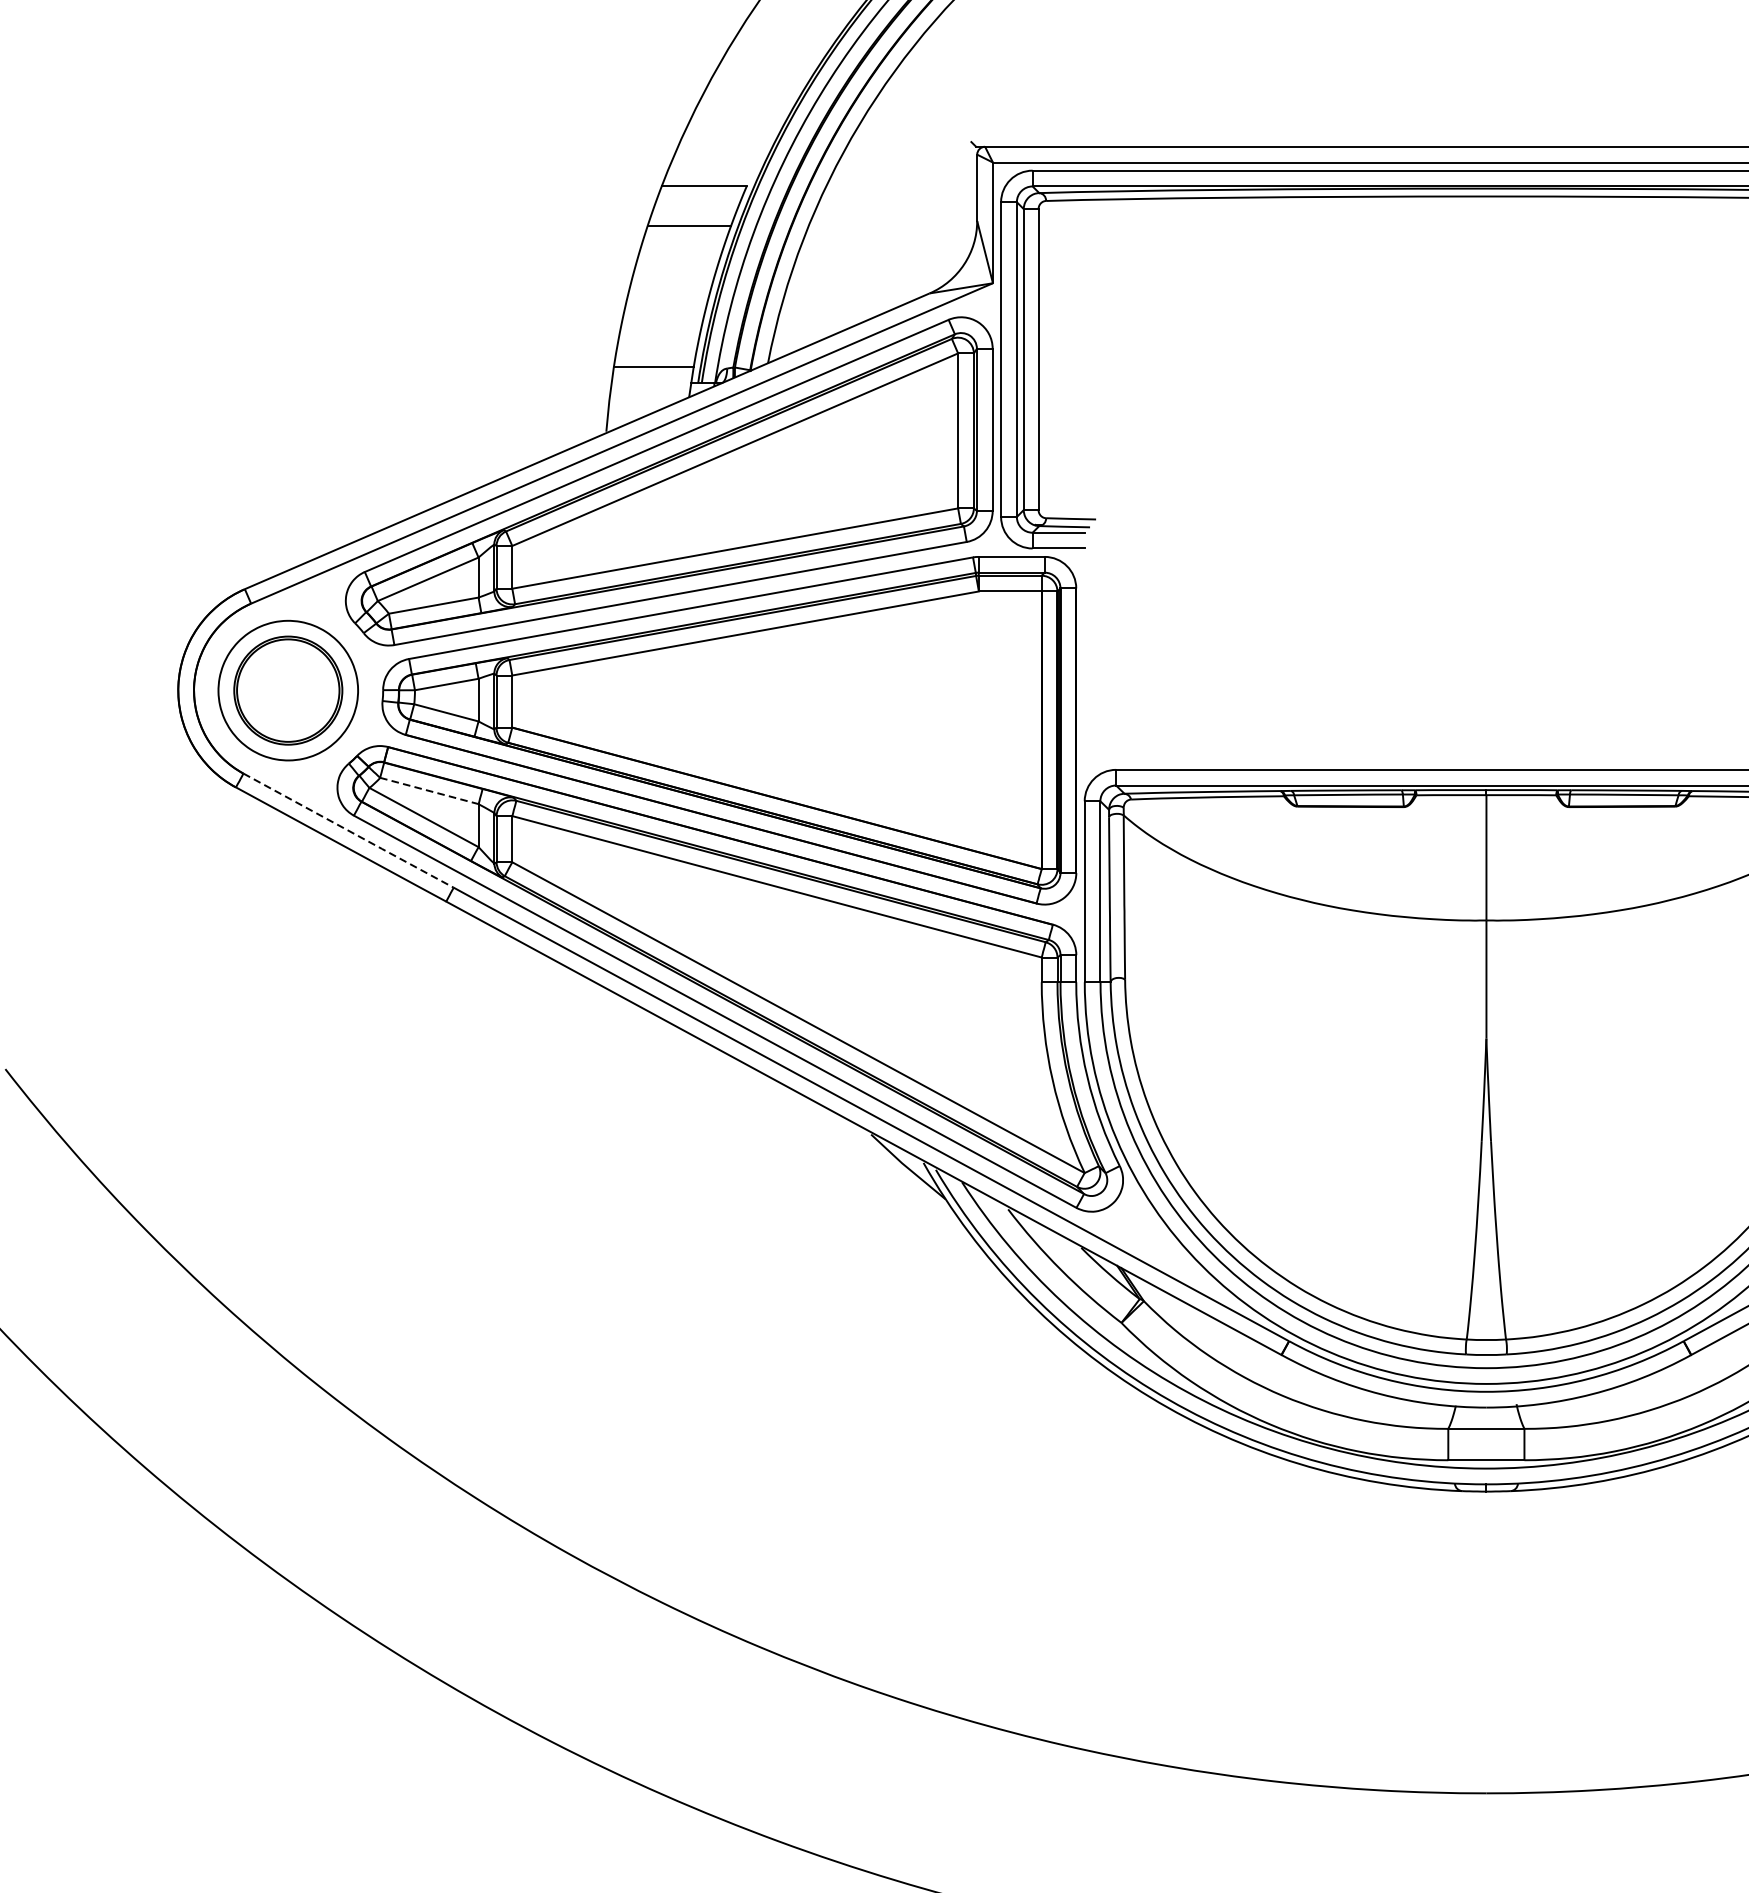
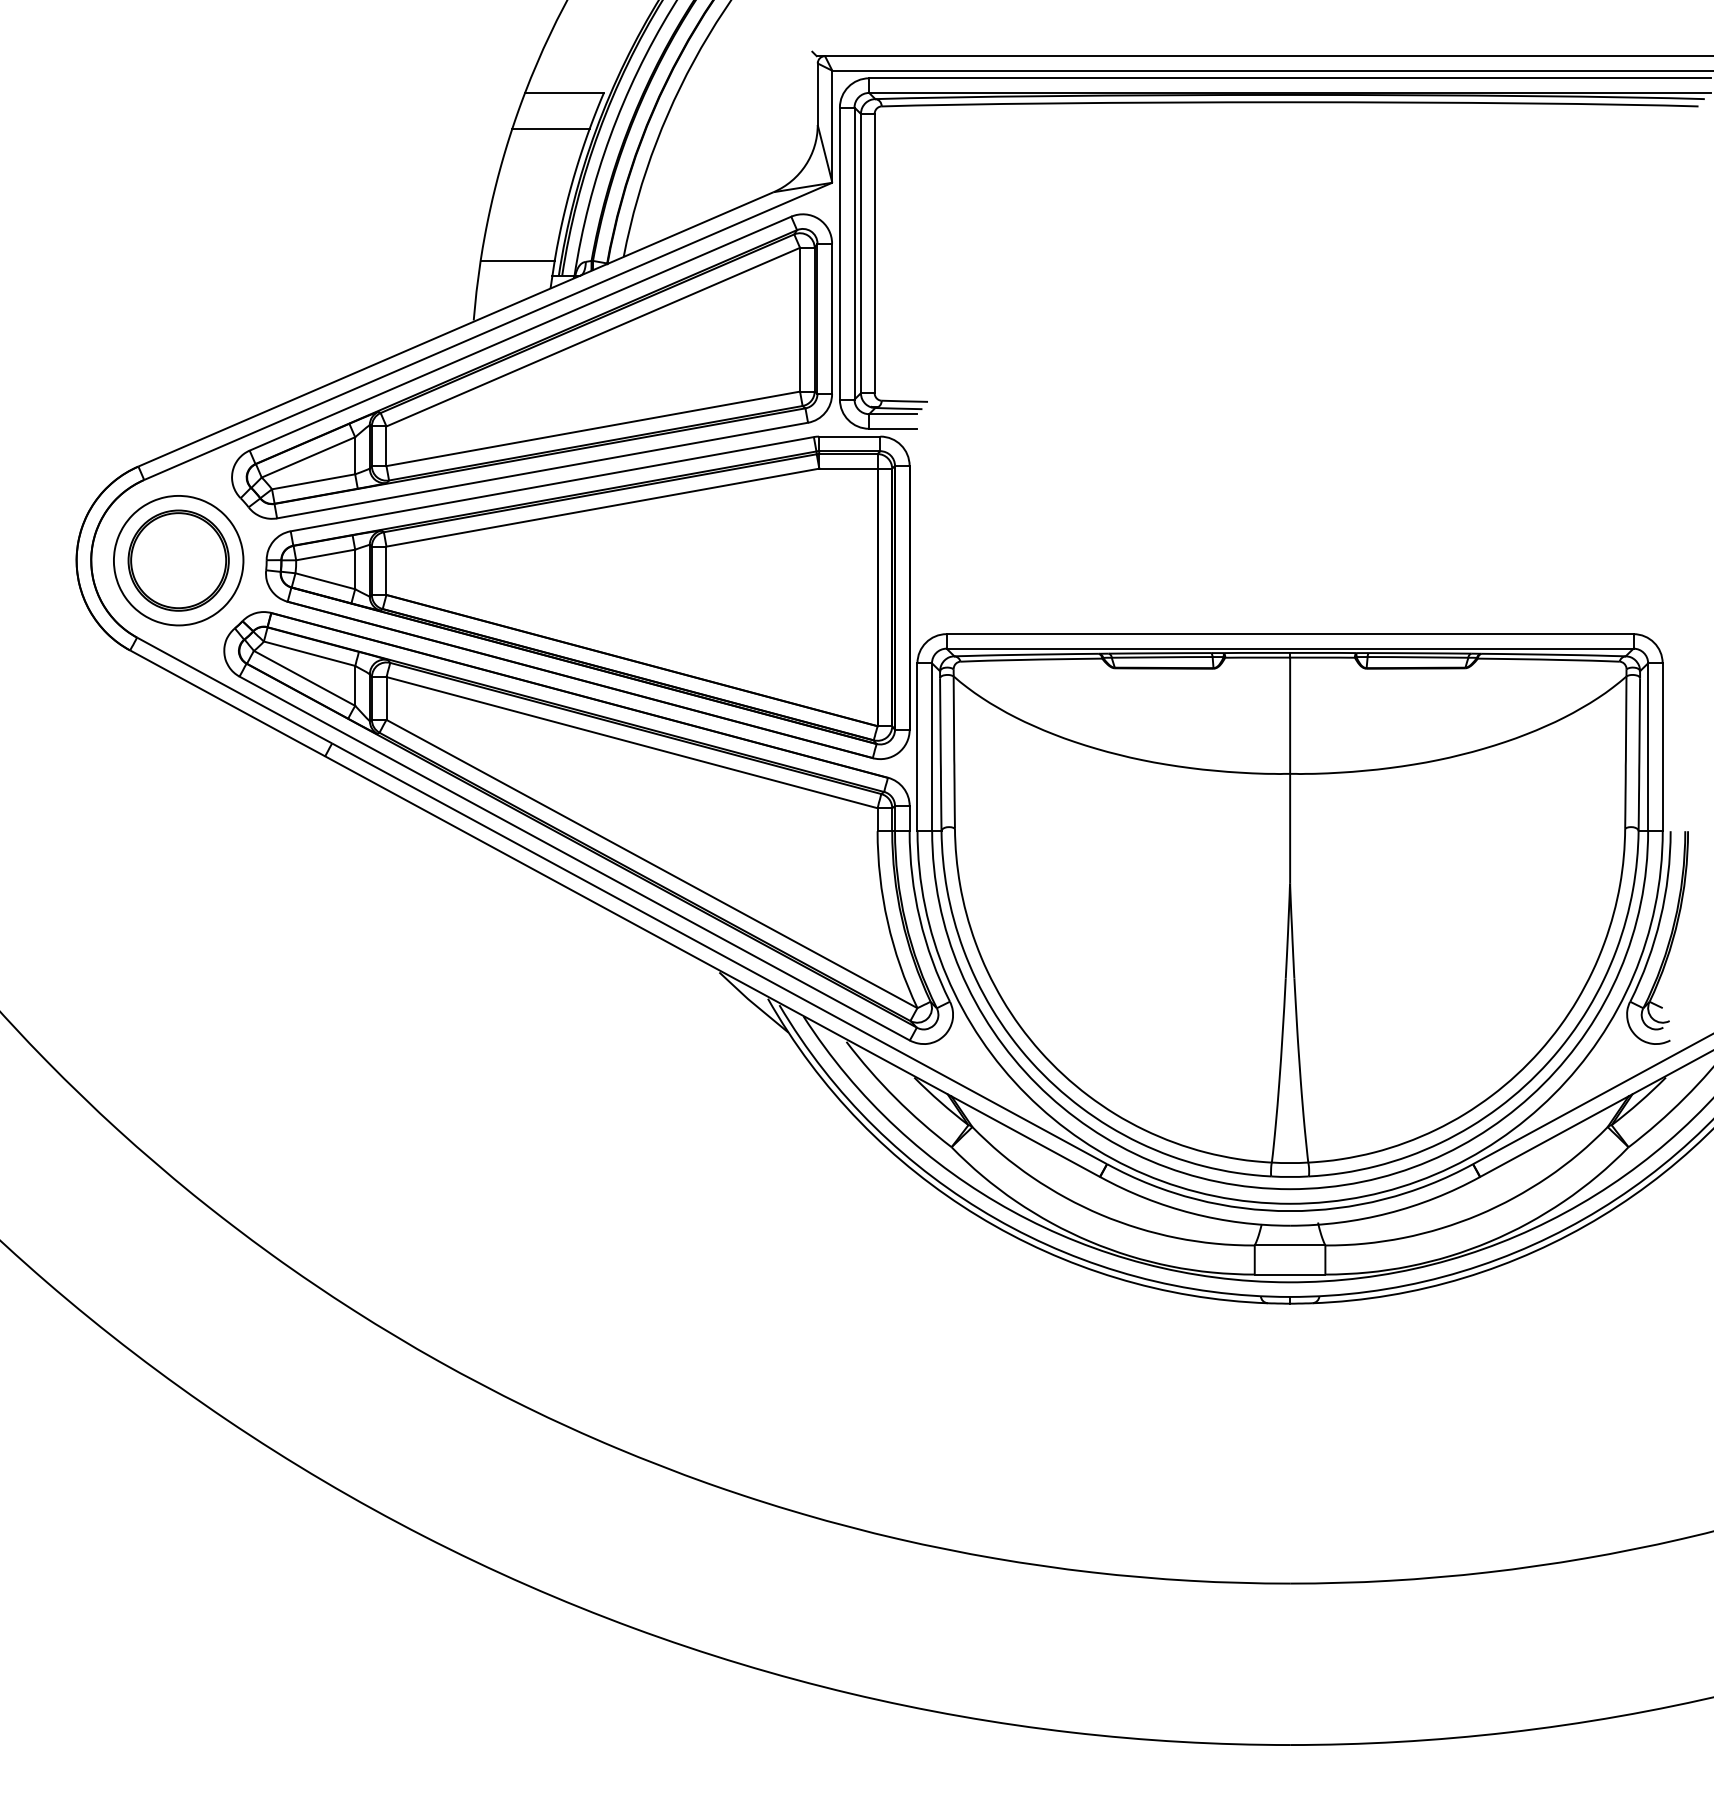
line: (430, 790) -> (310, 653), dashed -> solid
line: (348, 830) -> (234, 690), dashed -> solid

